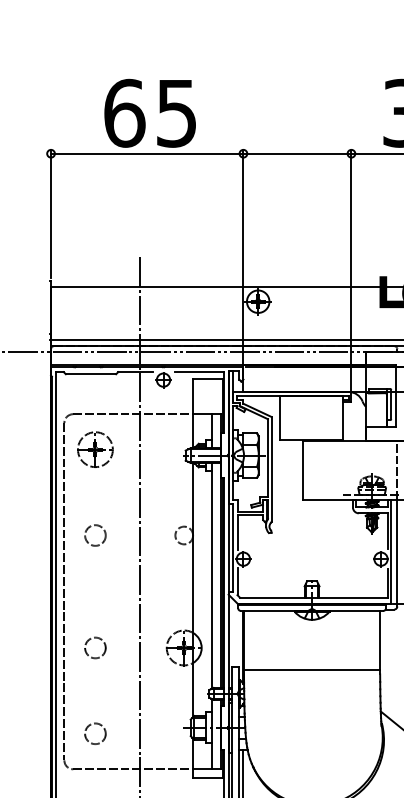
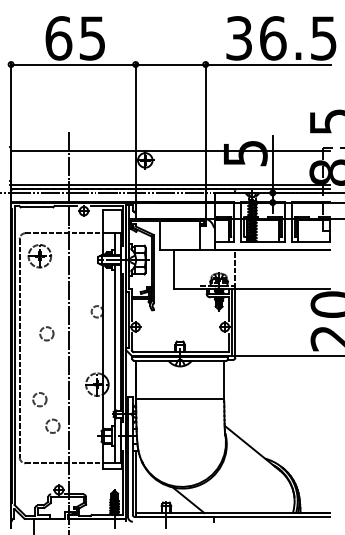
circle: (94, 534) -> (46, 333), moved
circle: (94, 647) -> (39, 399), moved
circle: (94, 732) -> (52, 425), moved

